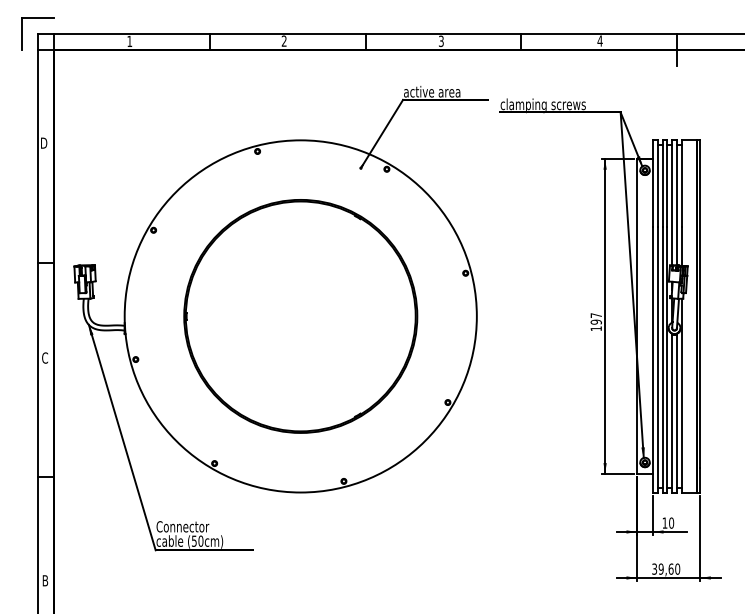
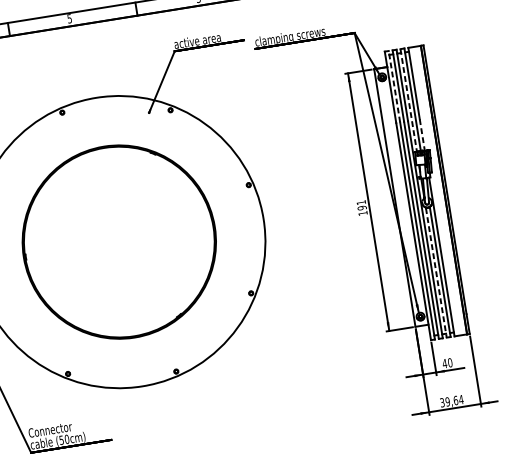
text: (283, 40) -> (68, 18), 2 -> 5
line: (657, 183) -> (394, 86), solid -> dashed
line: (672, 202) -> (408, 100), solid -> dashed
line: (681, 247) -> (422, 135), solid -> dashed
text: (595, 315) -> (360, 202), 197 -> 191
line: (672, 413) -> (436, 272), solid -> dashed
text: (664, 522) -> (444, 363), 10 -> 40
text: (677, 568) -> (461, 399), 39,60 -> 39,64

